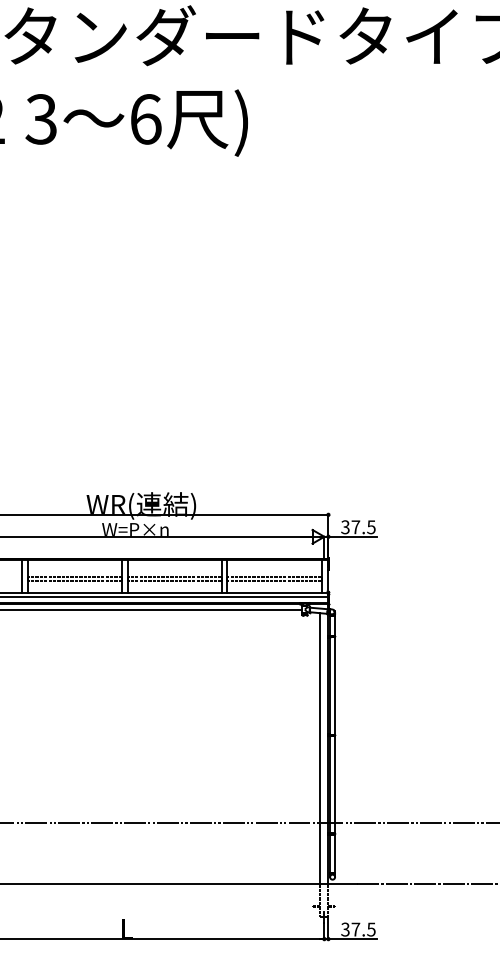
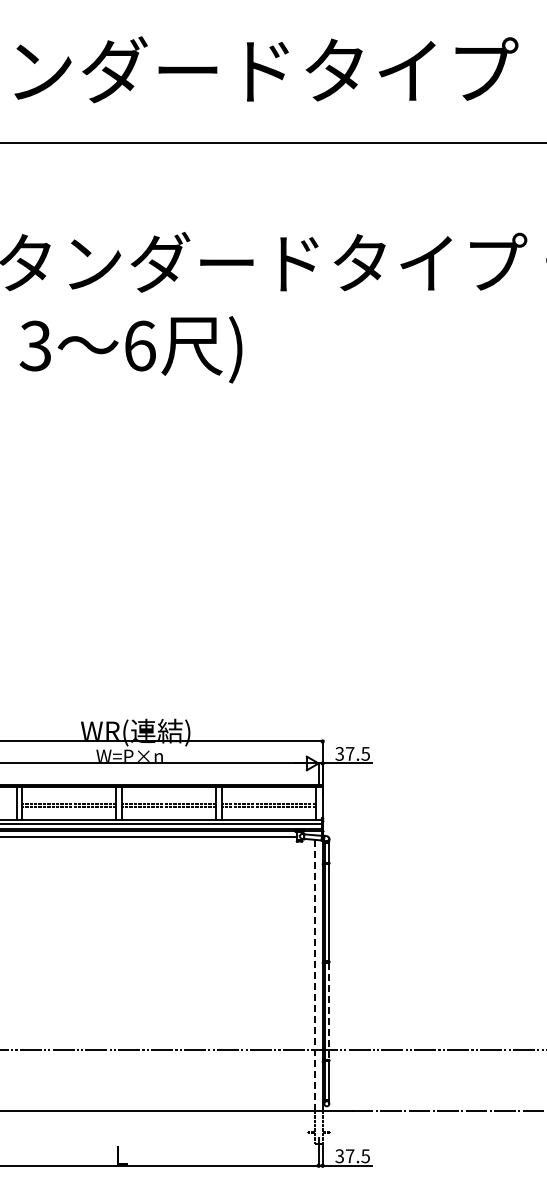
line: (320, 748) -> (314, 975), solid -> dashed
line: (335, 784) -> (329, 1011), solid -> dashed

